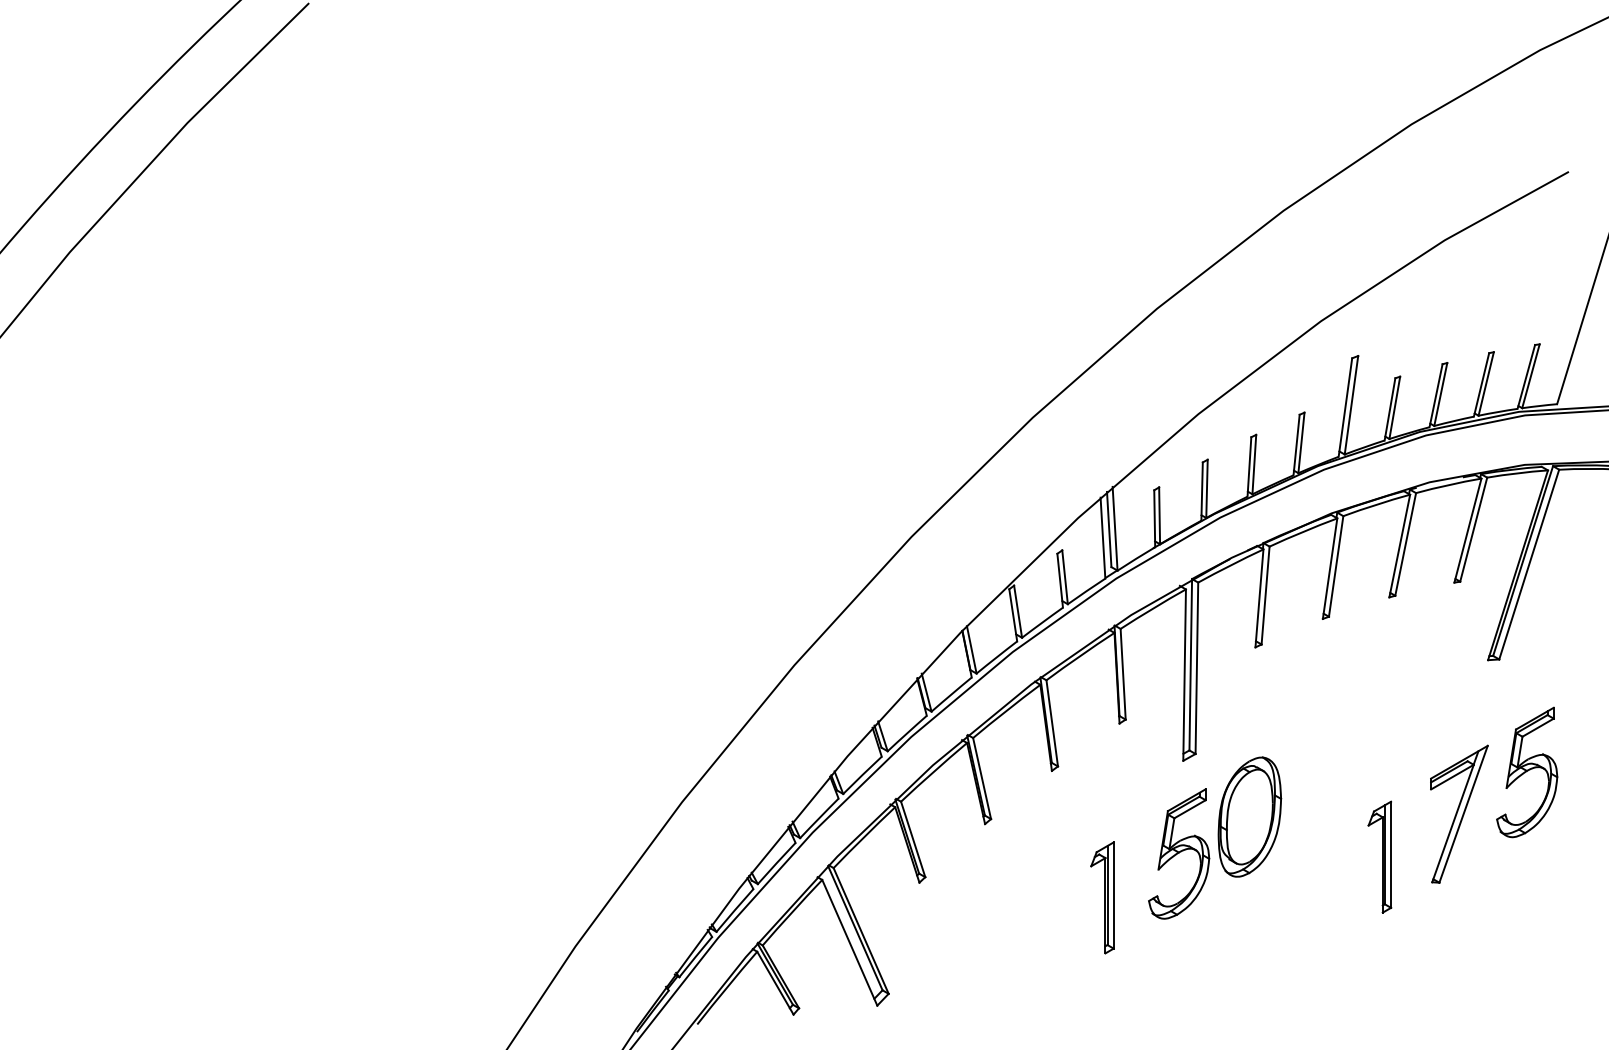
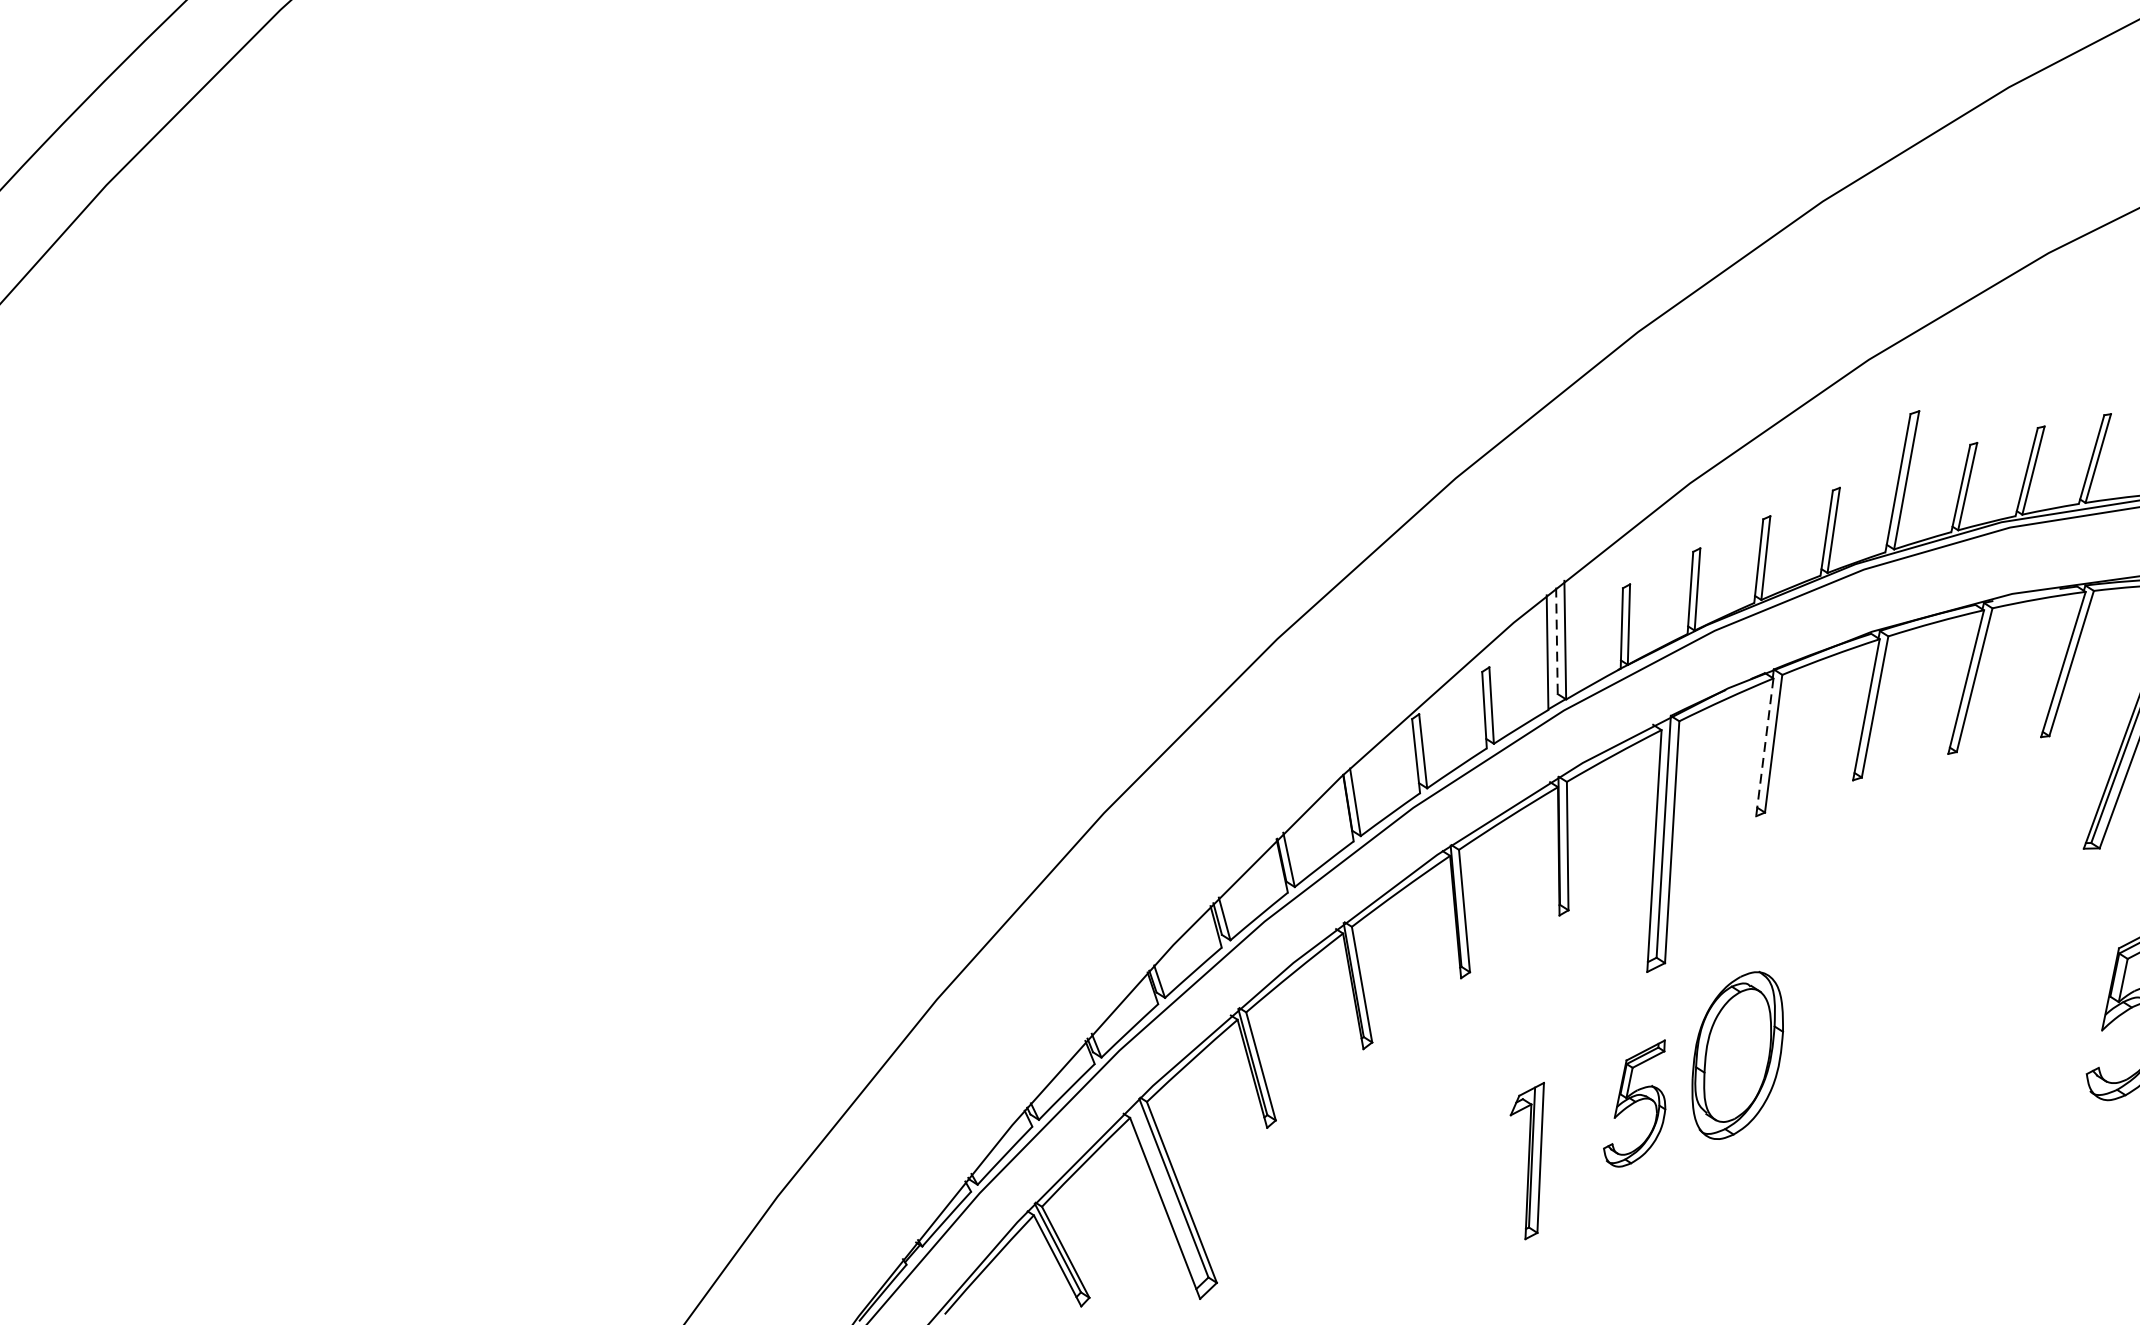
line: (1109, 529) -> (1557, 640), solid -> dashed
line: (1259, 598) -> (1764, 747), solid -> dashed
part: (1459, 813) -> (2034, 1063), removed
part: (1179, 853) -> (1636, 1102), size x0.7
part: (1379, 856) -> (1918, 1119), removed

